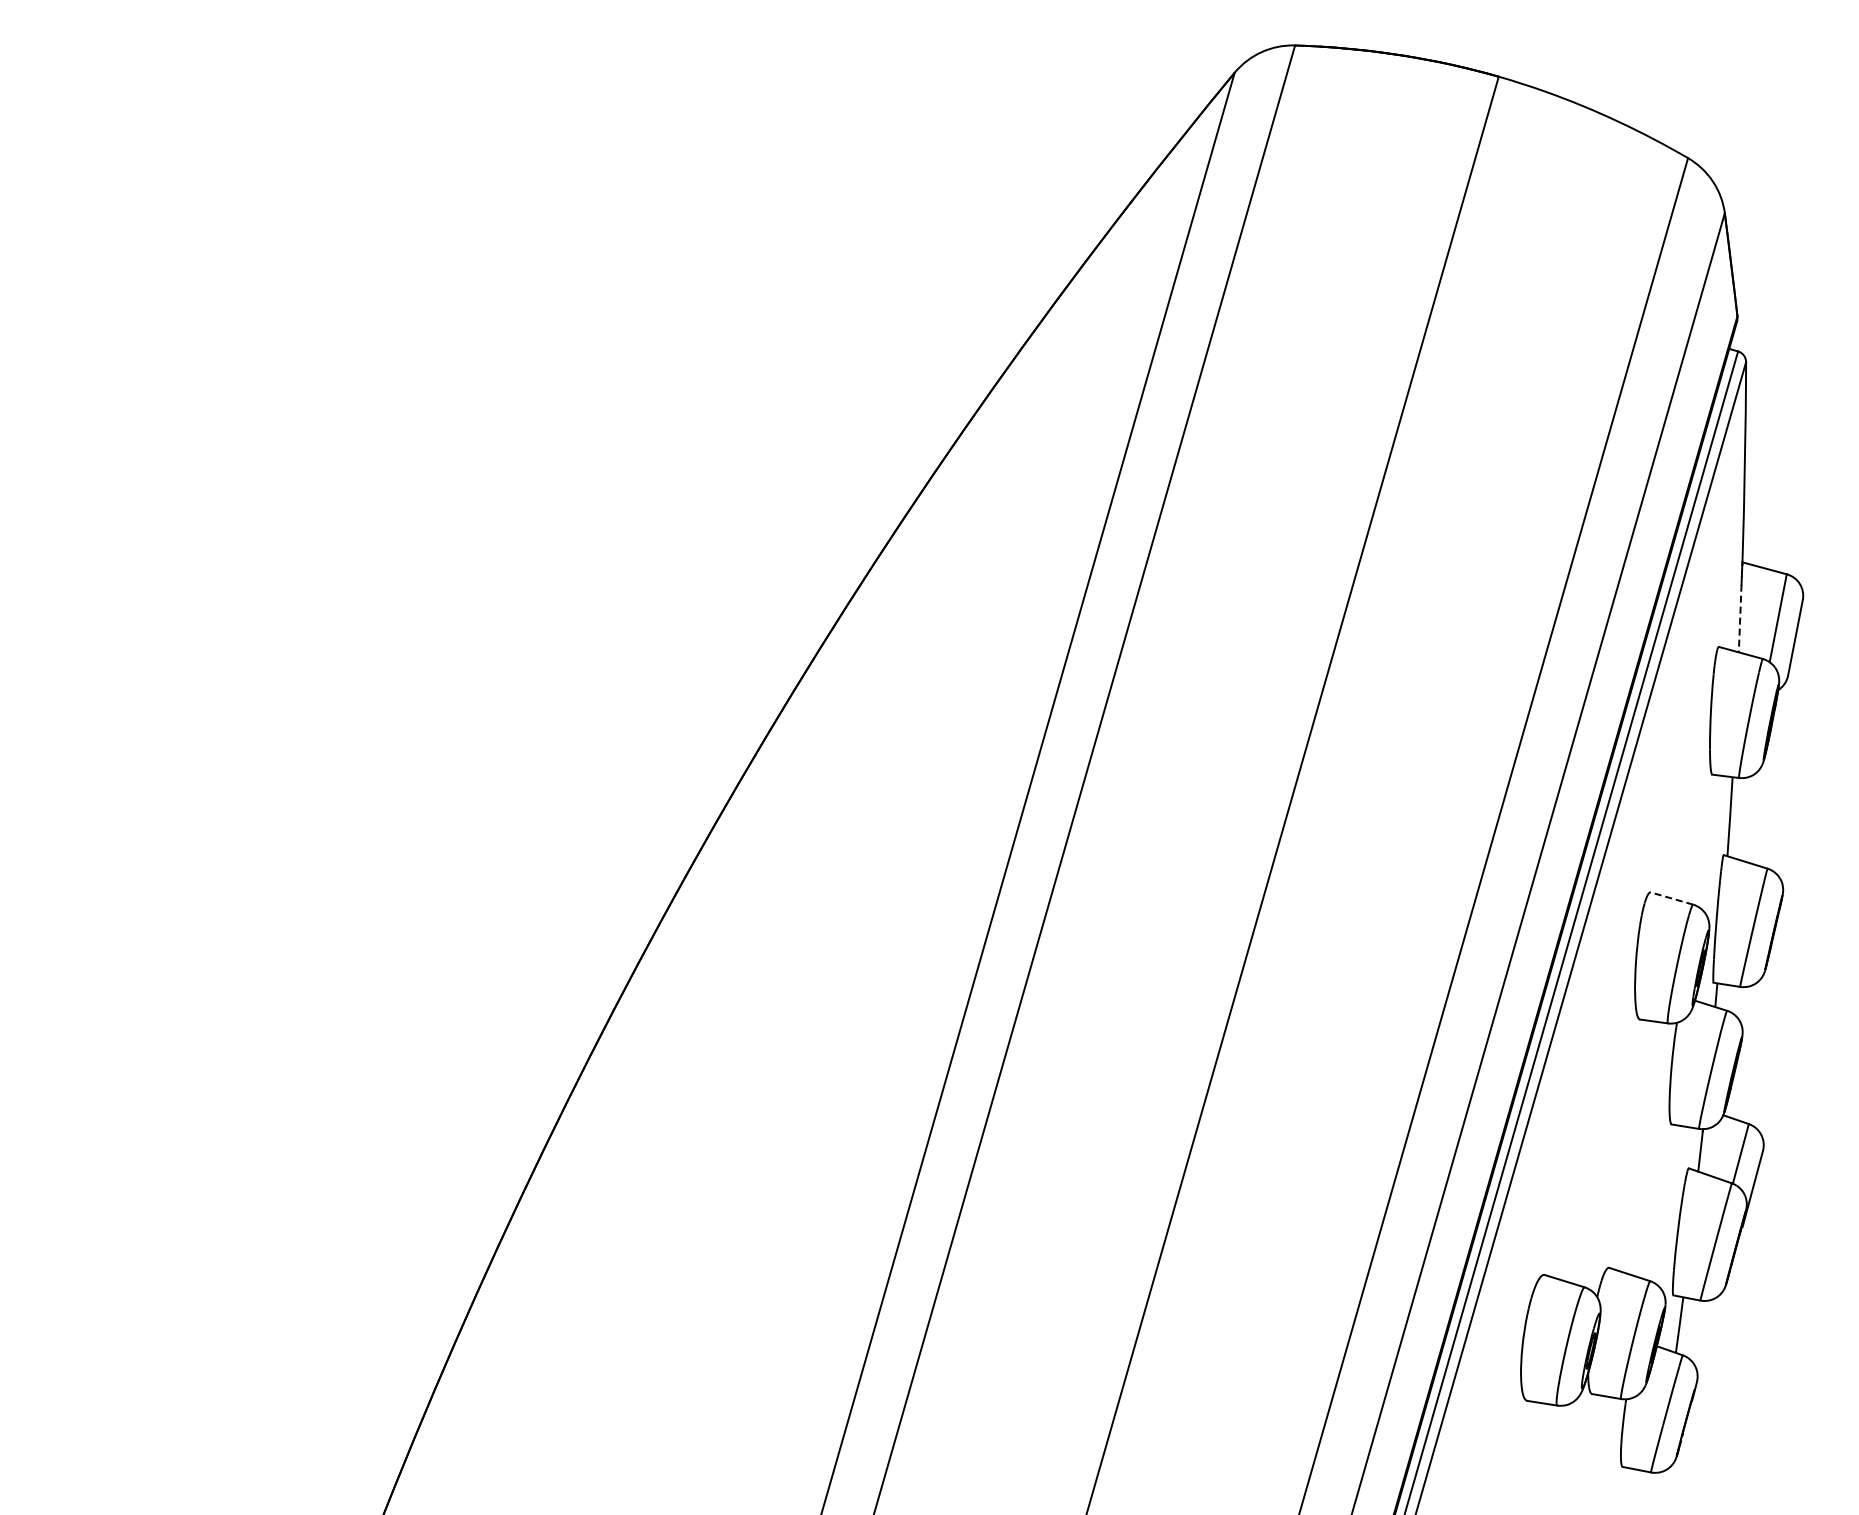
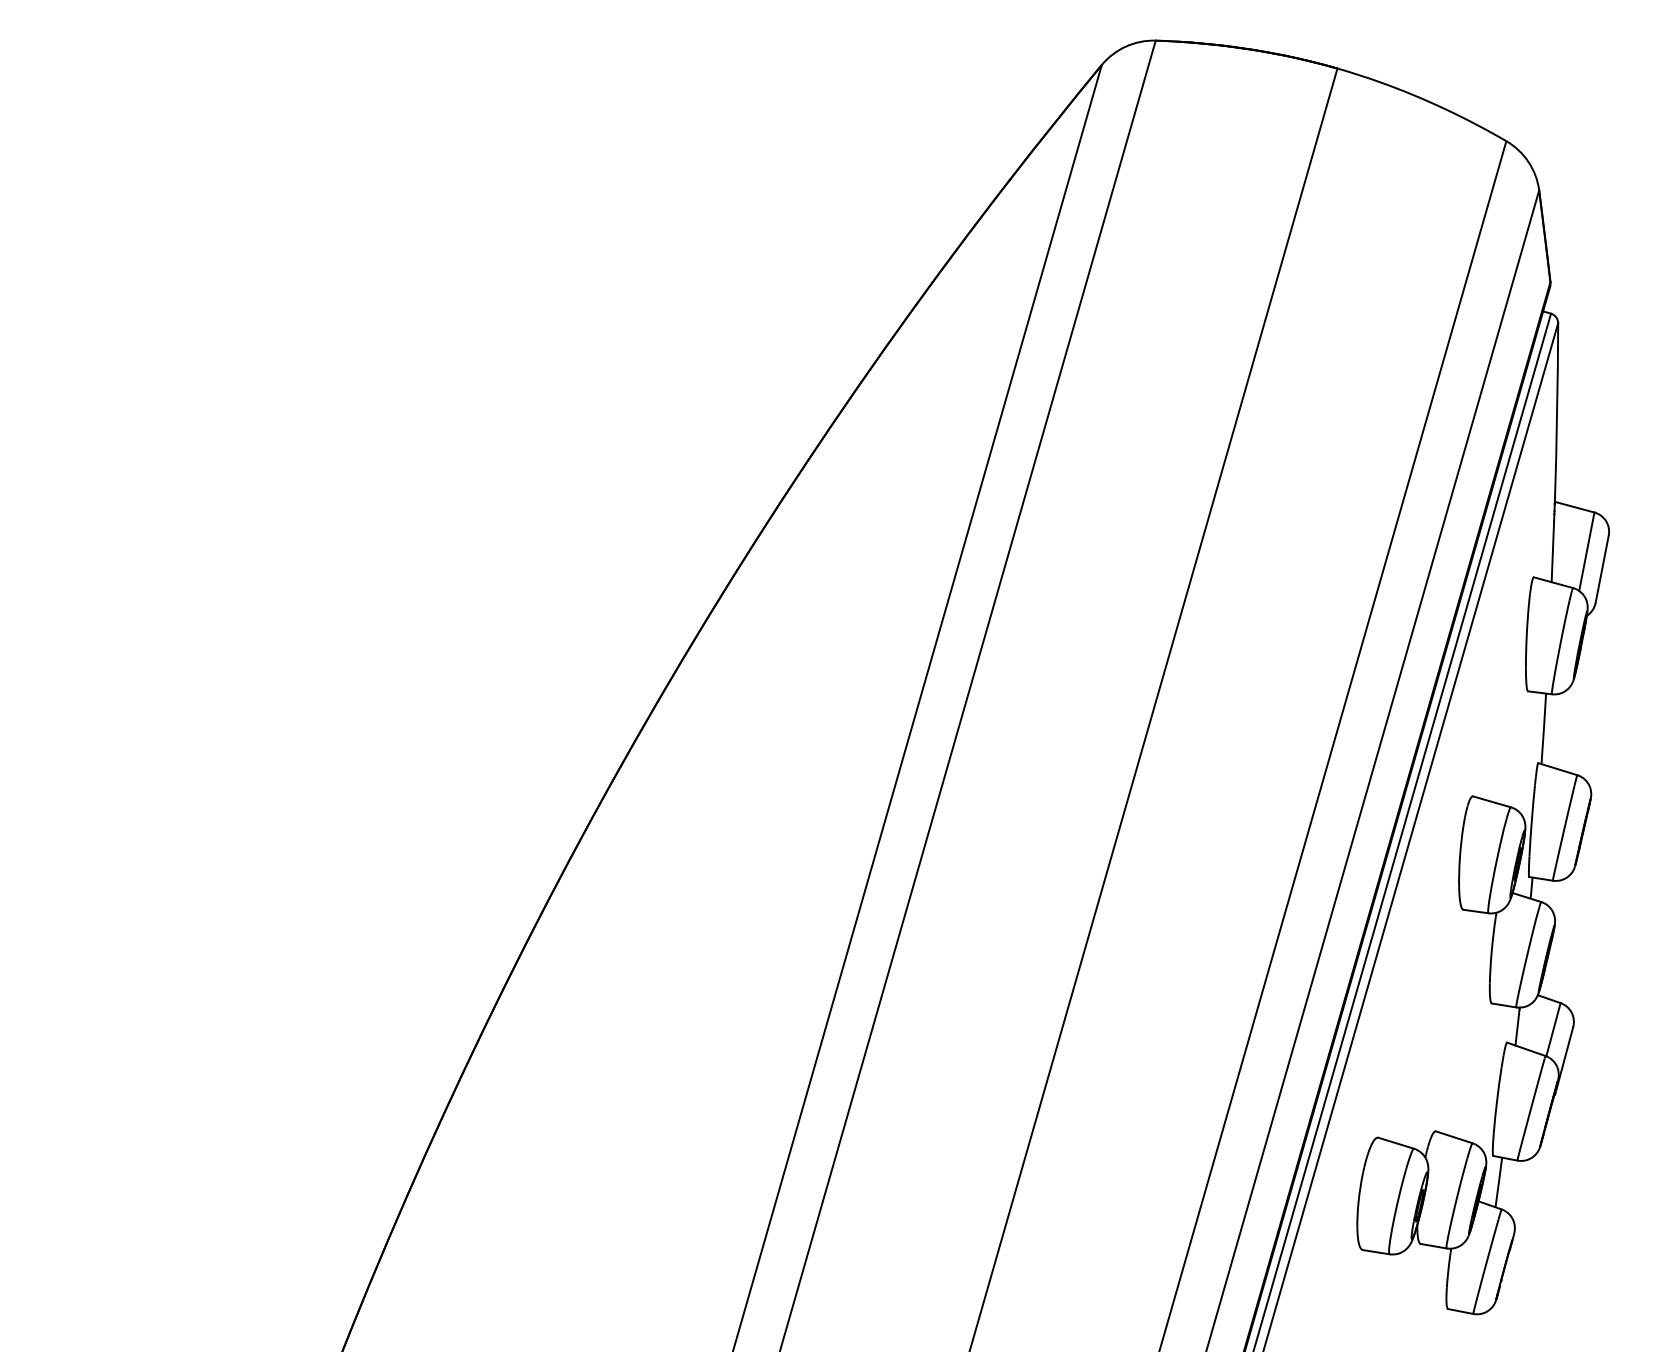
line: (1740, 618) -> (1553, 551), dashed -> solid
line: (1672, 898) -> (1492, 801), dashed -> solid

